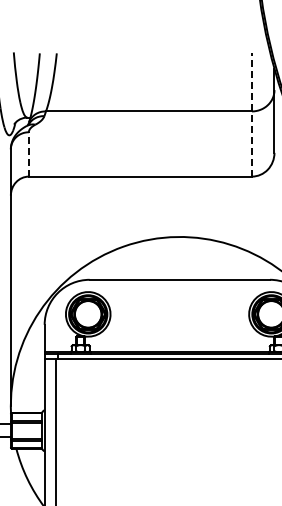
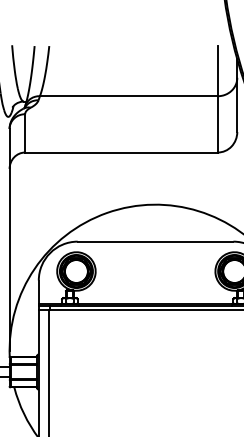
line: (251, 115) -> (217, 99), dashed -> solid
line: (28, 153) -> (24, 132), dashed -> solid

